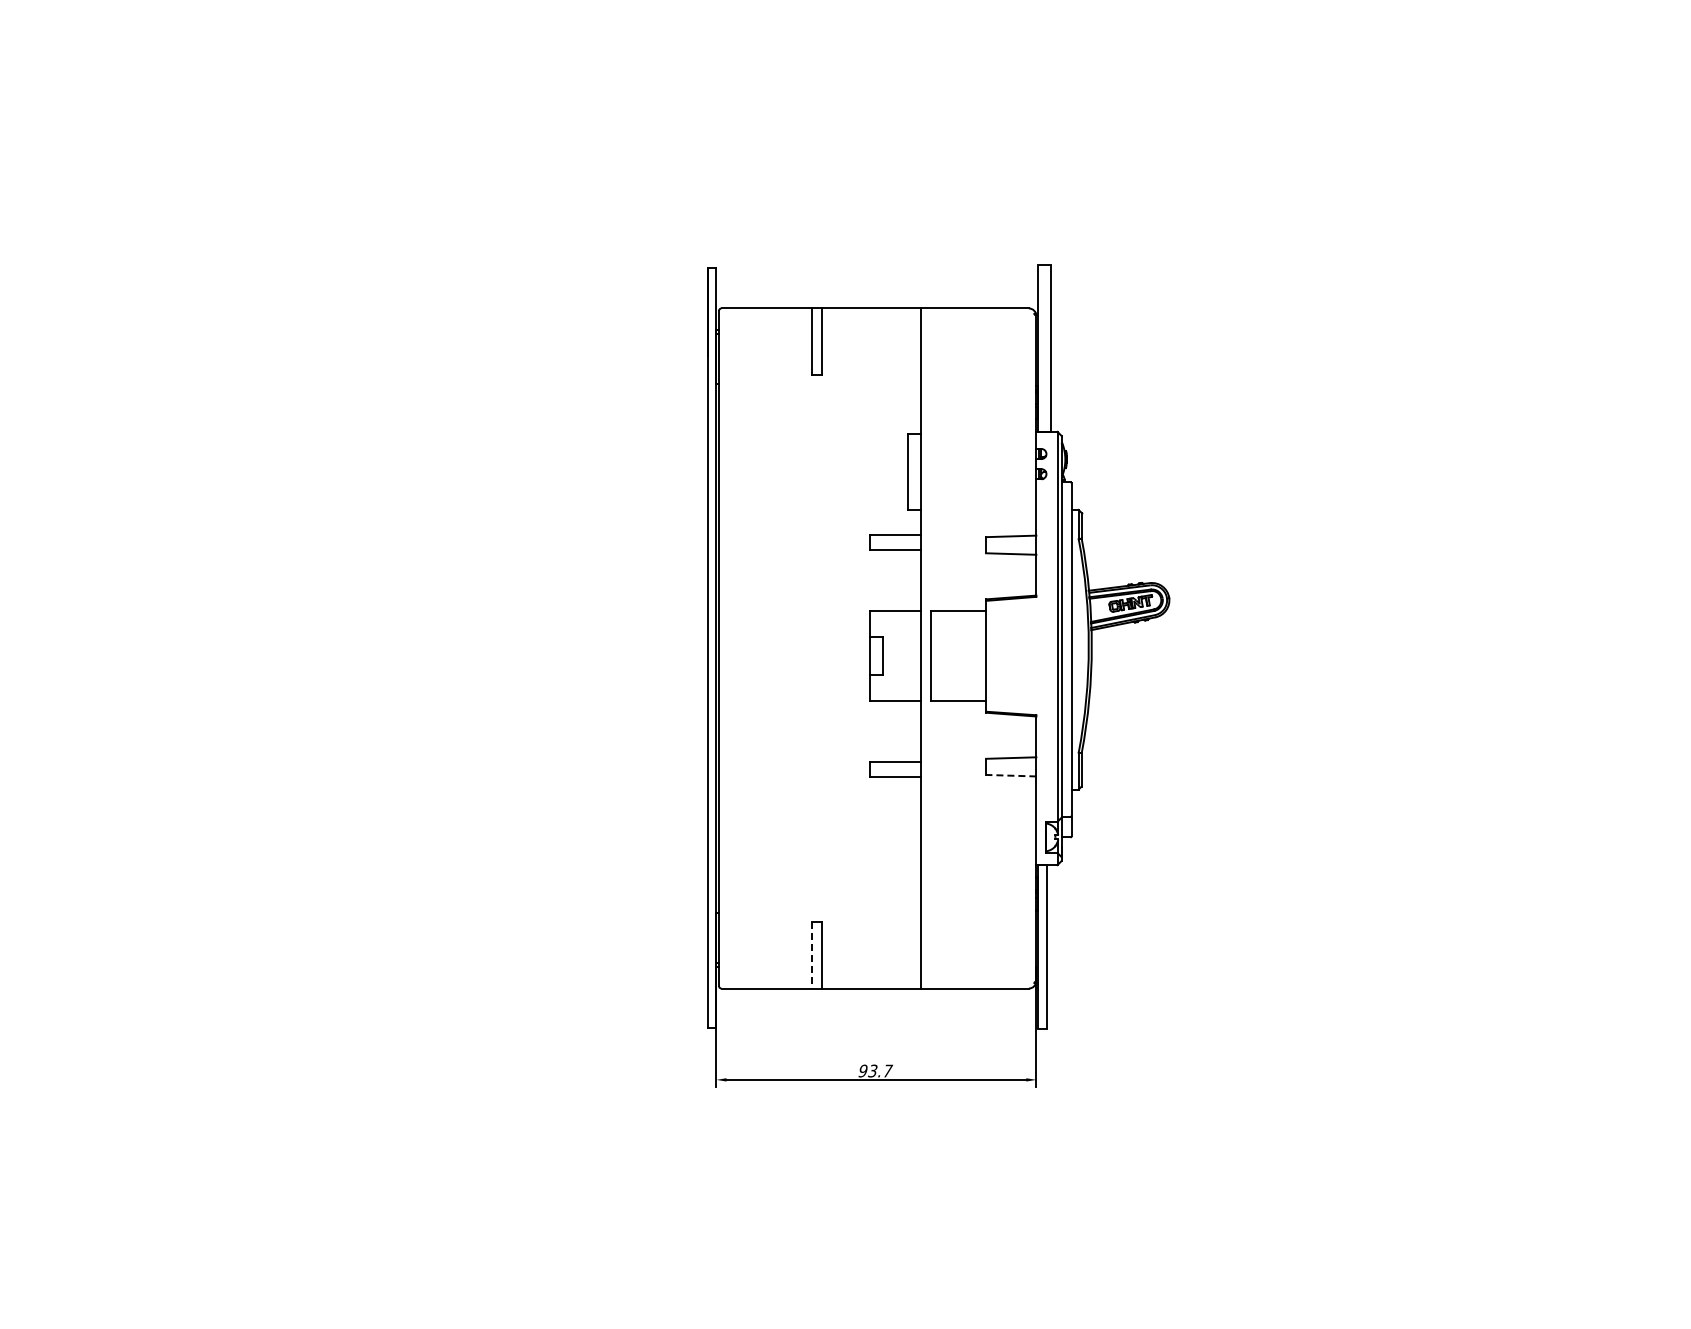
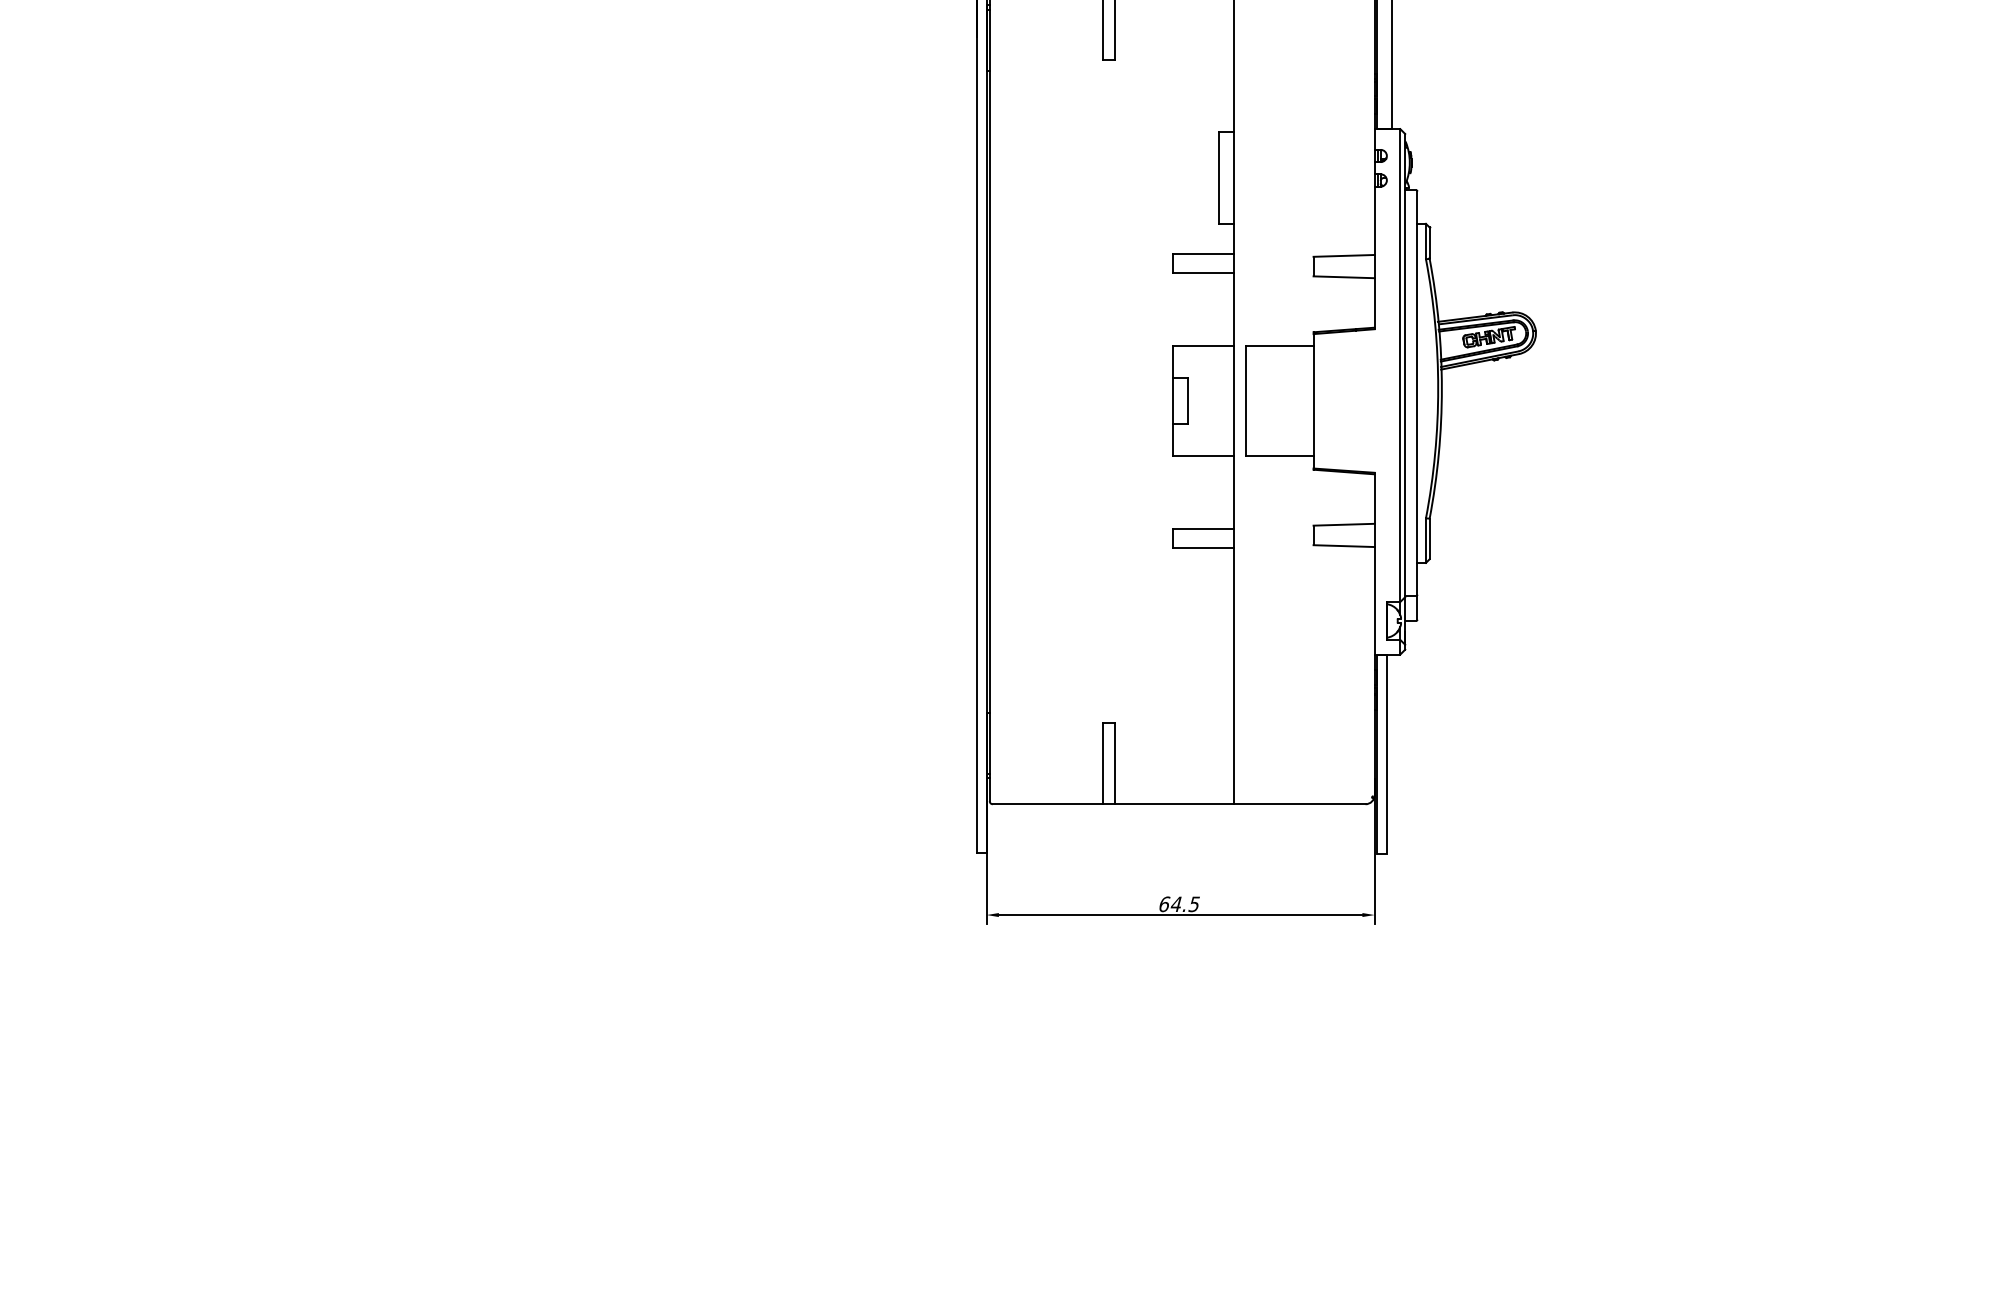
line: (1010, 775) -> (1343, 545), dashed -> solid
line: (812, 955) -> (1103, 764), dashed -> solid
text: (875, 1070) -> (1179, 903), 93.7 -> 64.5

